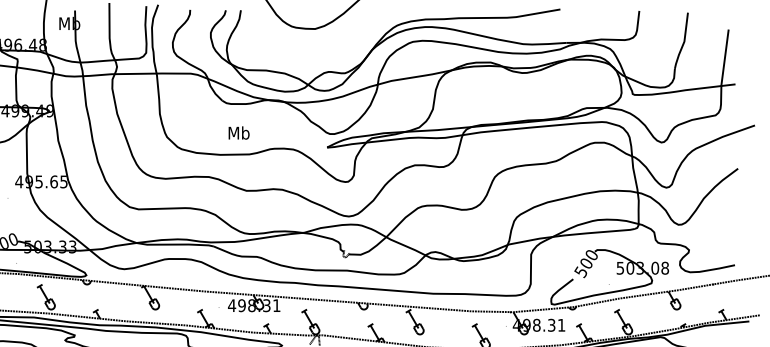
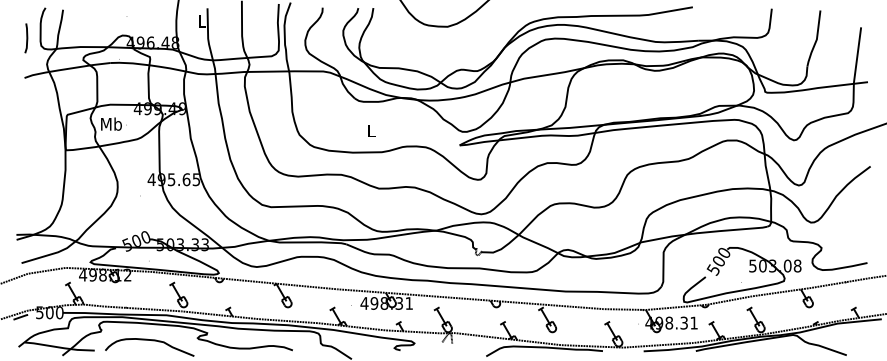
text: (69, 22) -> (201, 20), Mb -> L
text: (239, 132) -> (371, 130), Mb -> L

